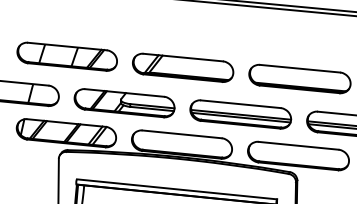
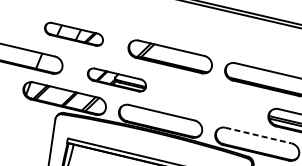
part: (66, 56) -> (73, 34), size x0.7
part: (124, 103) -> (116, 80), size x0.7
part: (240, 114) -> (213, 102), removed
line: (299, 145) -> (259, 135), solid -> dashed

